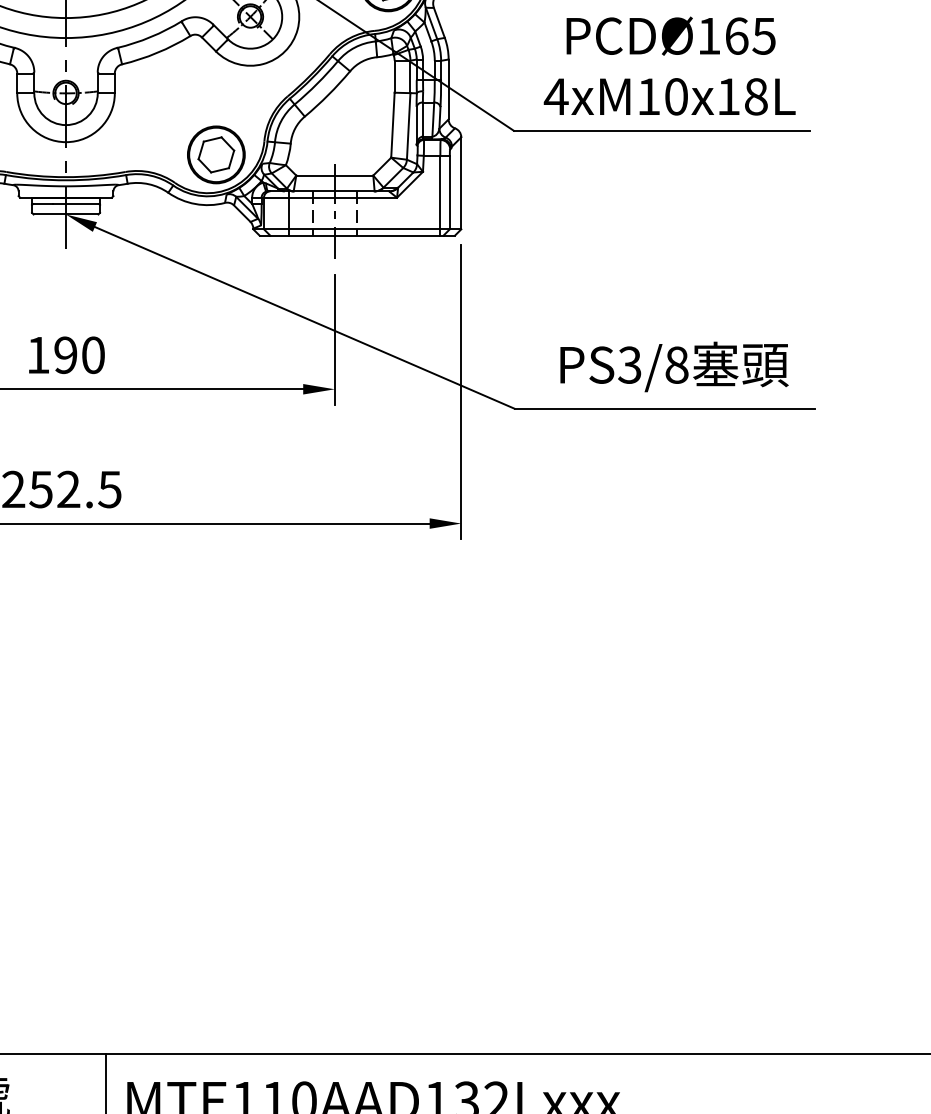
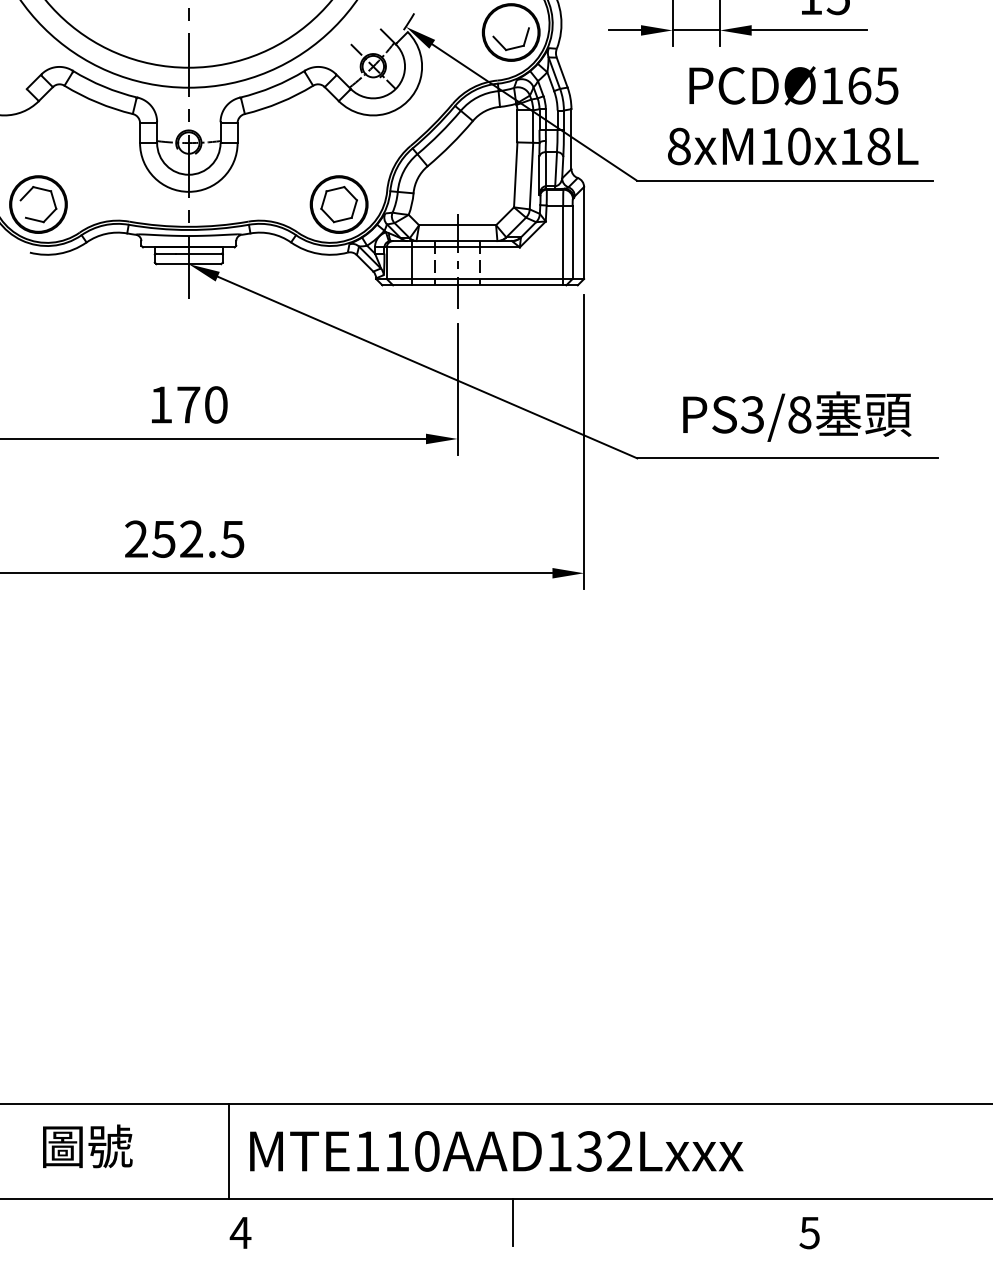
text: (555, 96) -> (678, 146), 4xM10x18L -> 8xM10x18L
text: (65, 354) -> (188, 404), 190 -> 170

